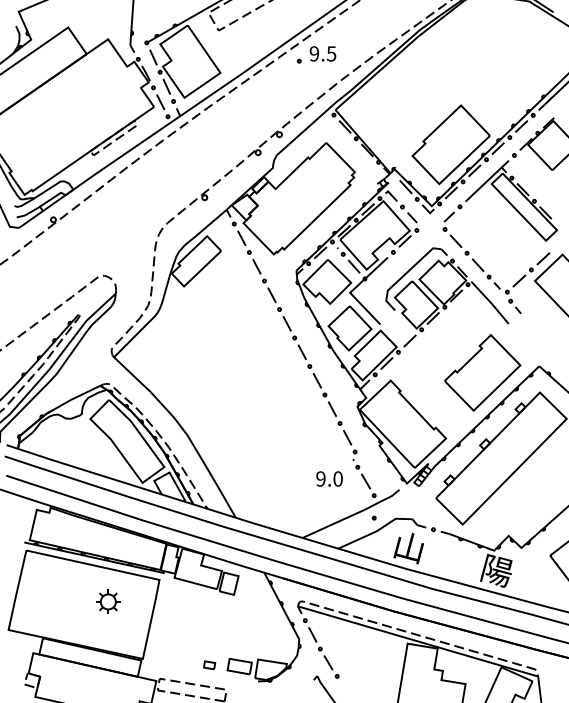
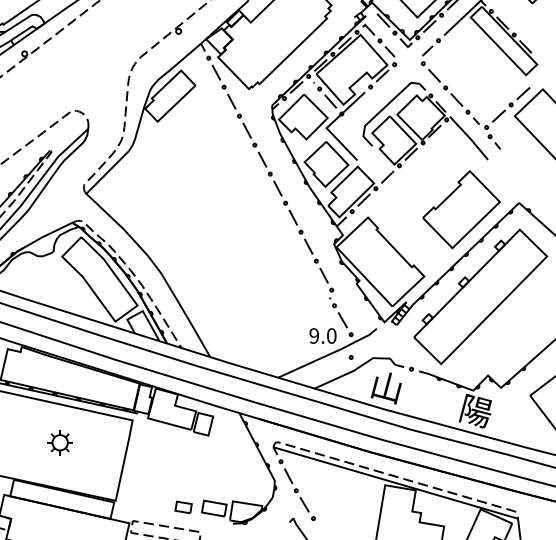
text: (329, 478) -> (322, 335), moved
part: (108, 601) -> (60, 442), moved
part: (209, 664) -> (183, 506), size x1.43

